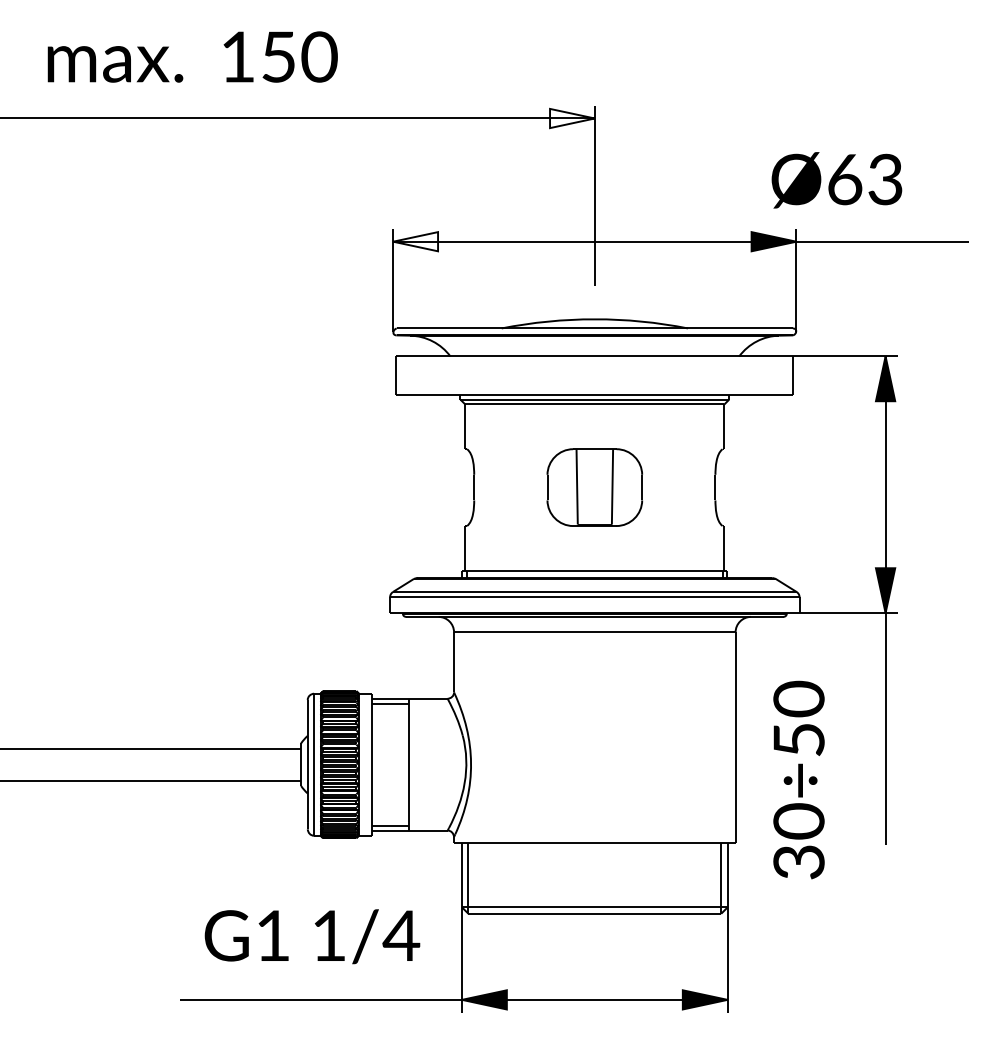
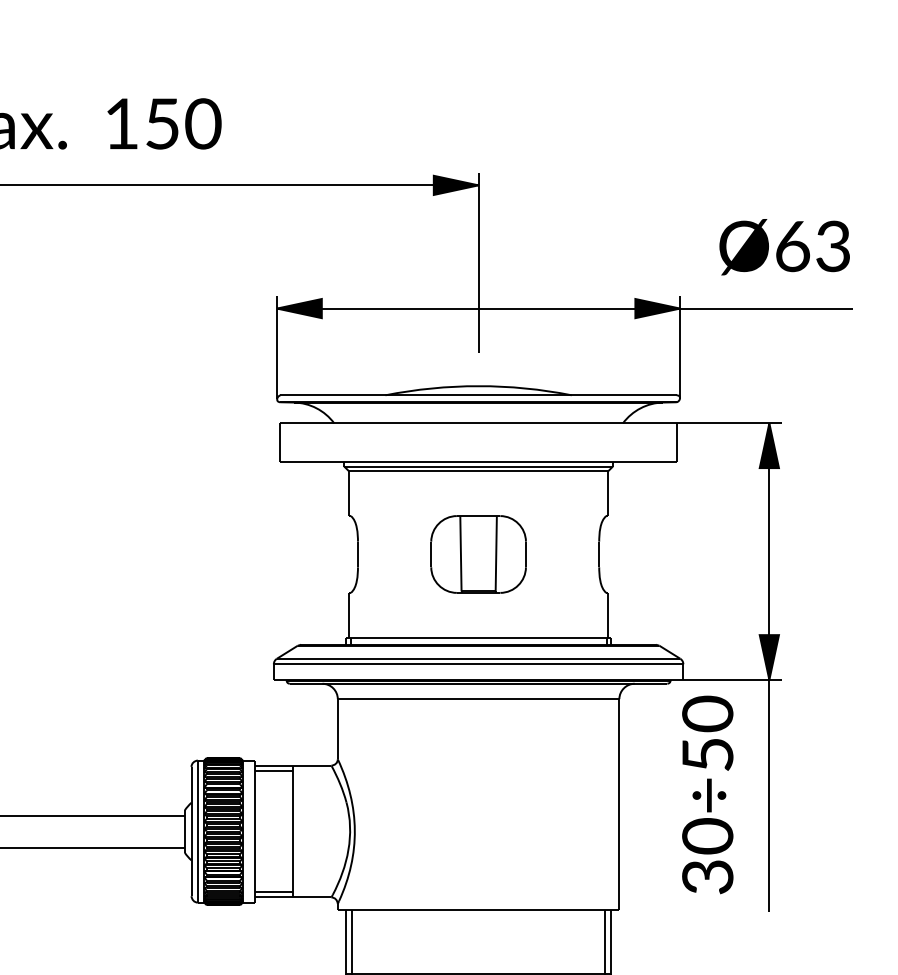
fill: (572, 118) -> (456, 185), added
text: (836, 180) -> (784, 247), moved
fill: (415, 241) -> (299, 308), added
text: (798, 779) -> (707, 794), moved

